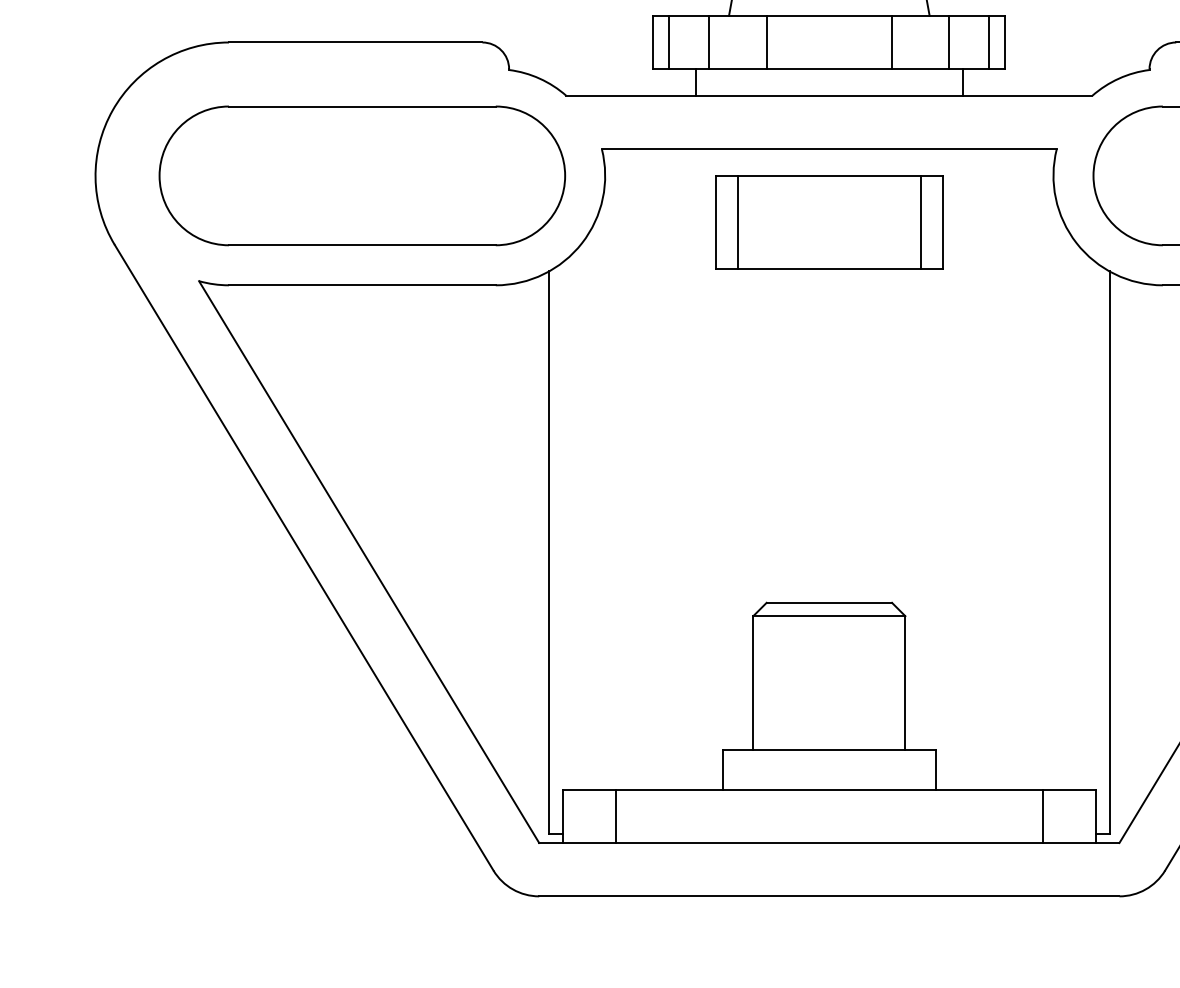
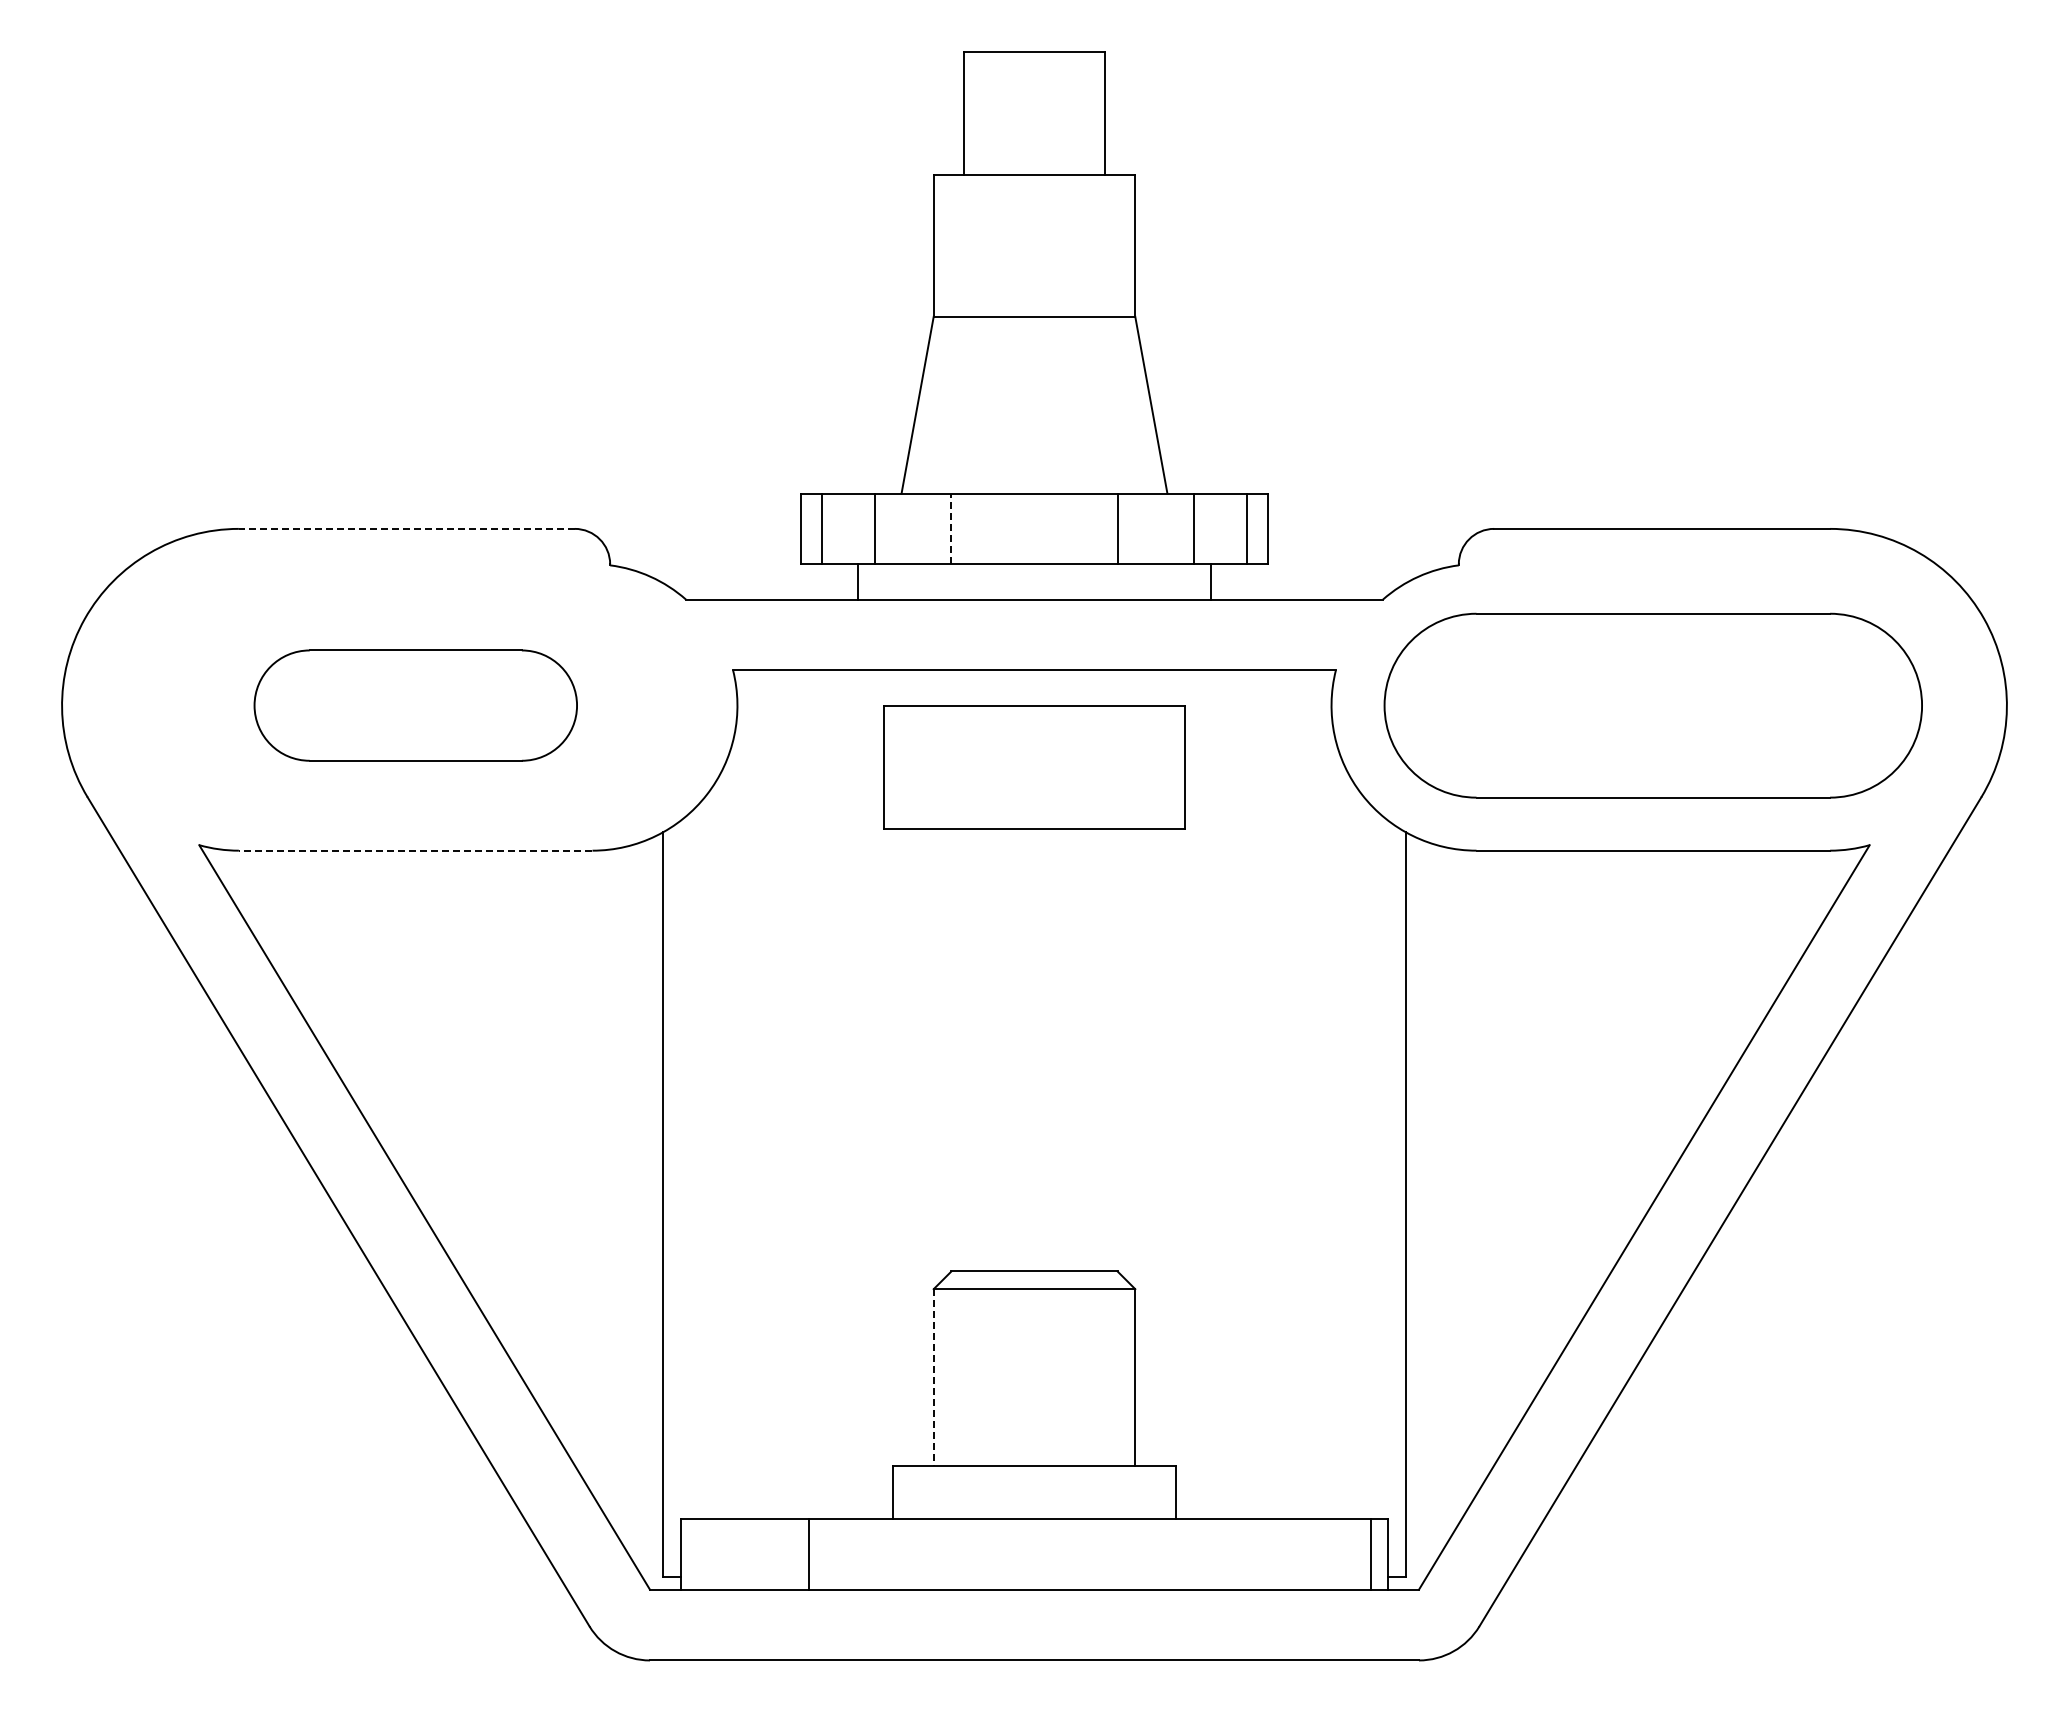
line: (355, 42) -> (406, 528), solid -> dashed
line: (766, 42) -> (951, 528), solid -> dashed
part: (362, 175) -> (415, 705), size x0.6
line: (737, 222) -> (912, 767), removed
line: (921, 222) -> (1156, 767), removed
line: (362, 285) -> (415, 850), solid -> dashed
line: (753, 683) -> (933, 1378), solid -> dashed
line: (615, 816) -> (808, 1554), moved
line: (1042, 816) -> (1371, 1554), moved

